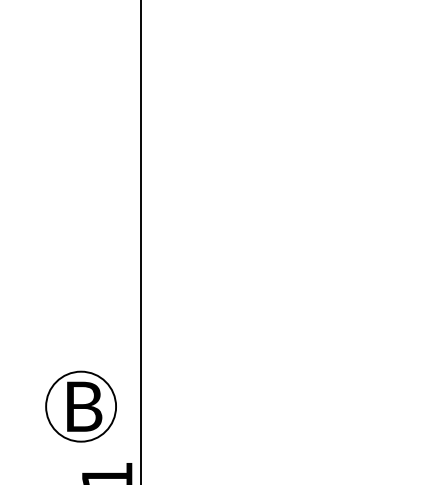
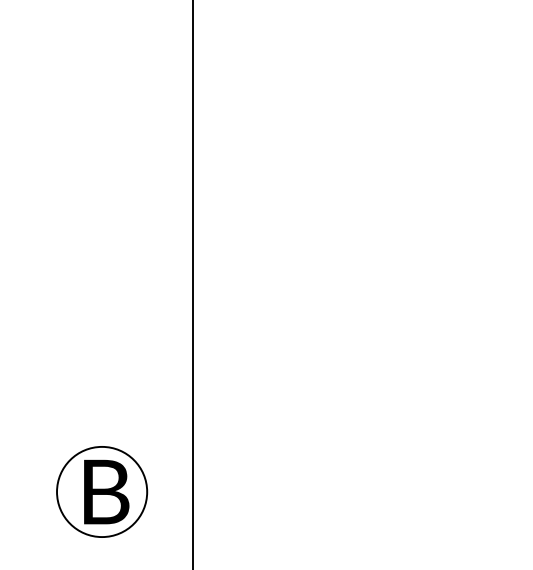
part: (80, 406) -> (101, 491), moved

